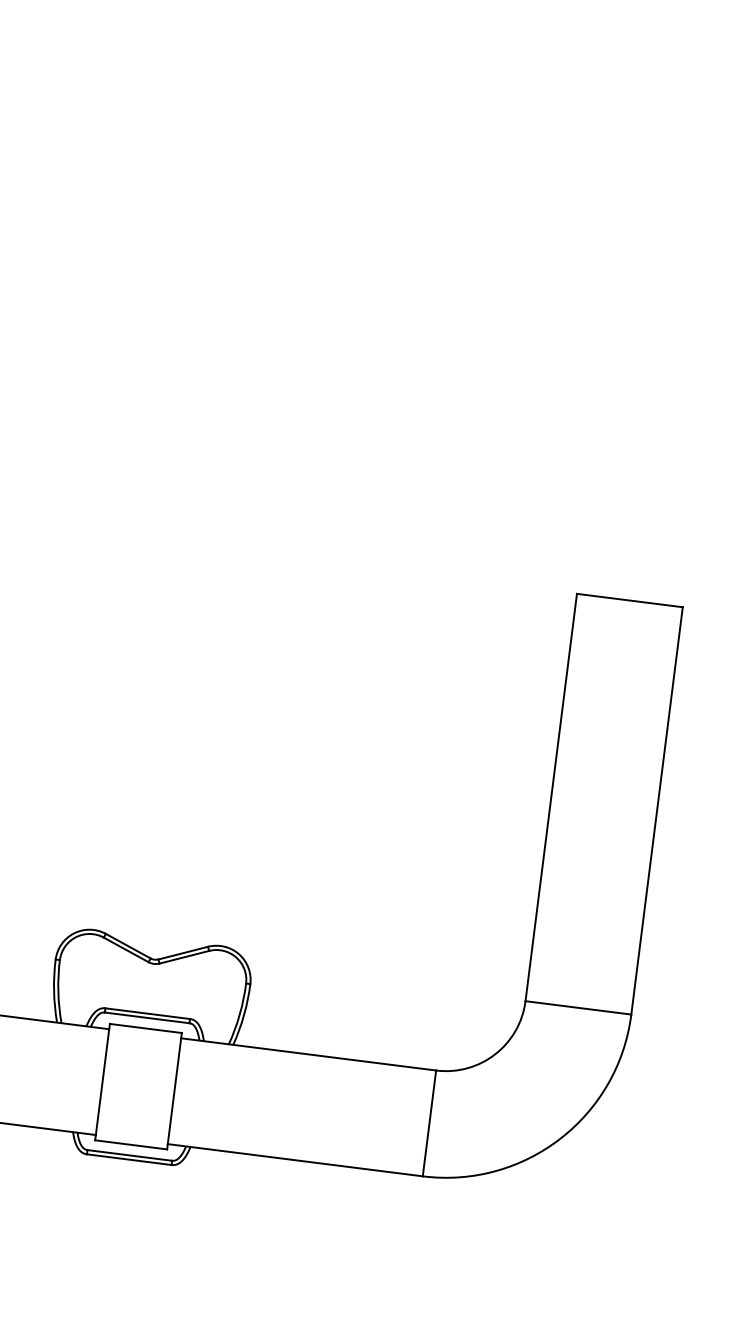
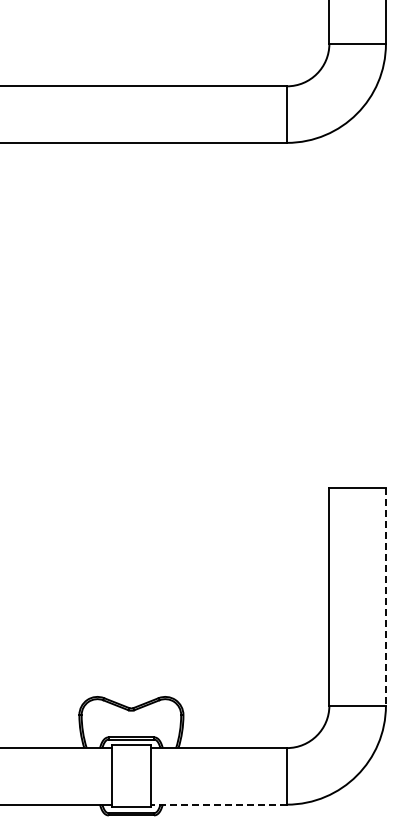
line: (656, 810) -> (385, 596), solid -> dashed
line: (294, 1159) -> (218, 804), solid -> dashed

